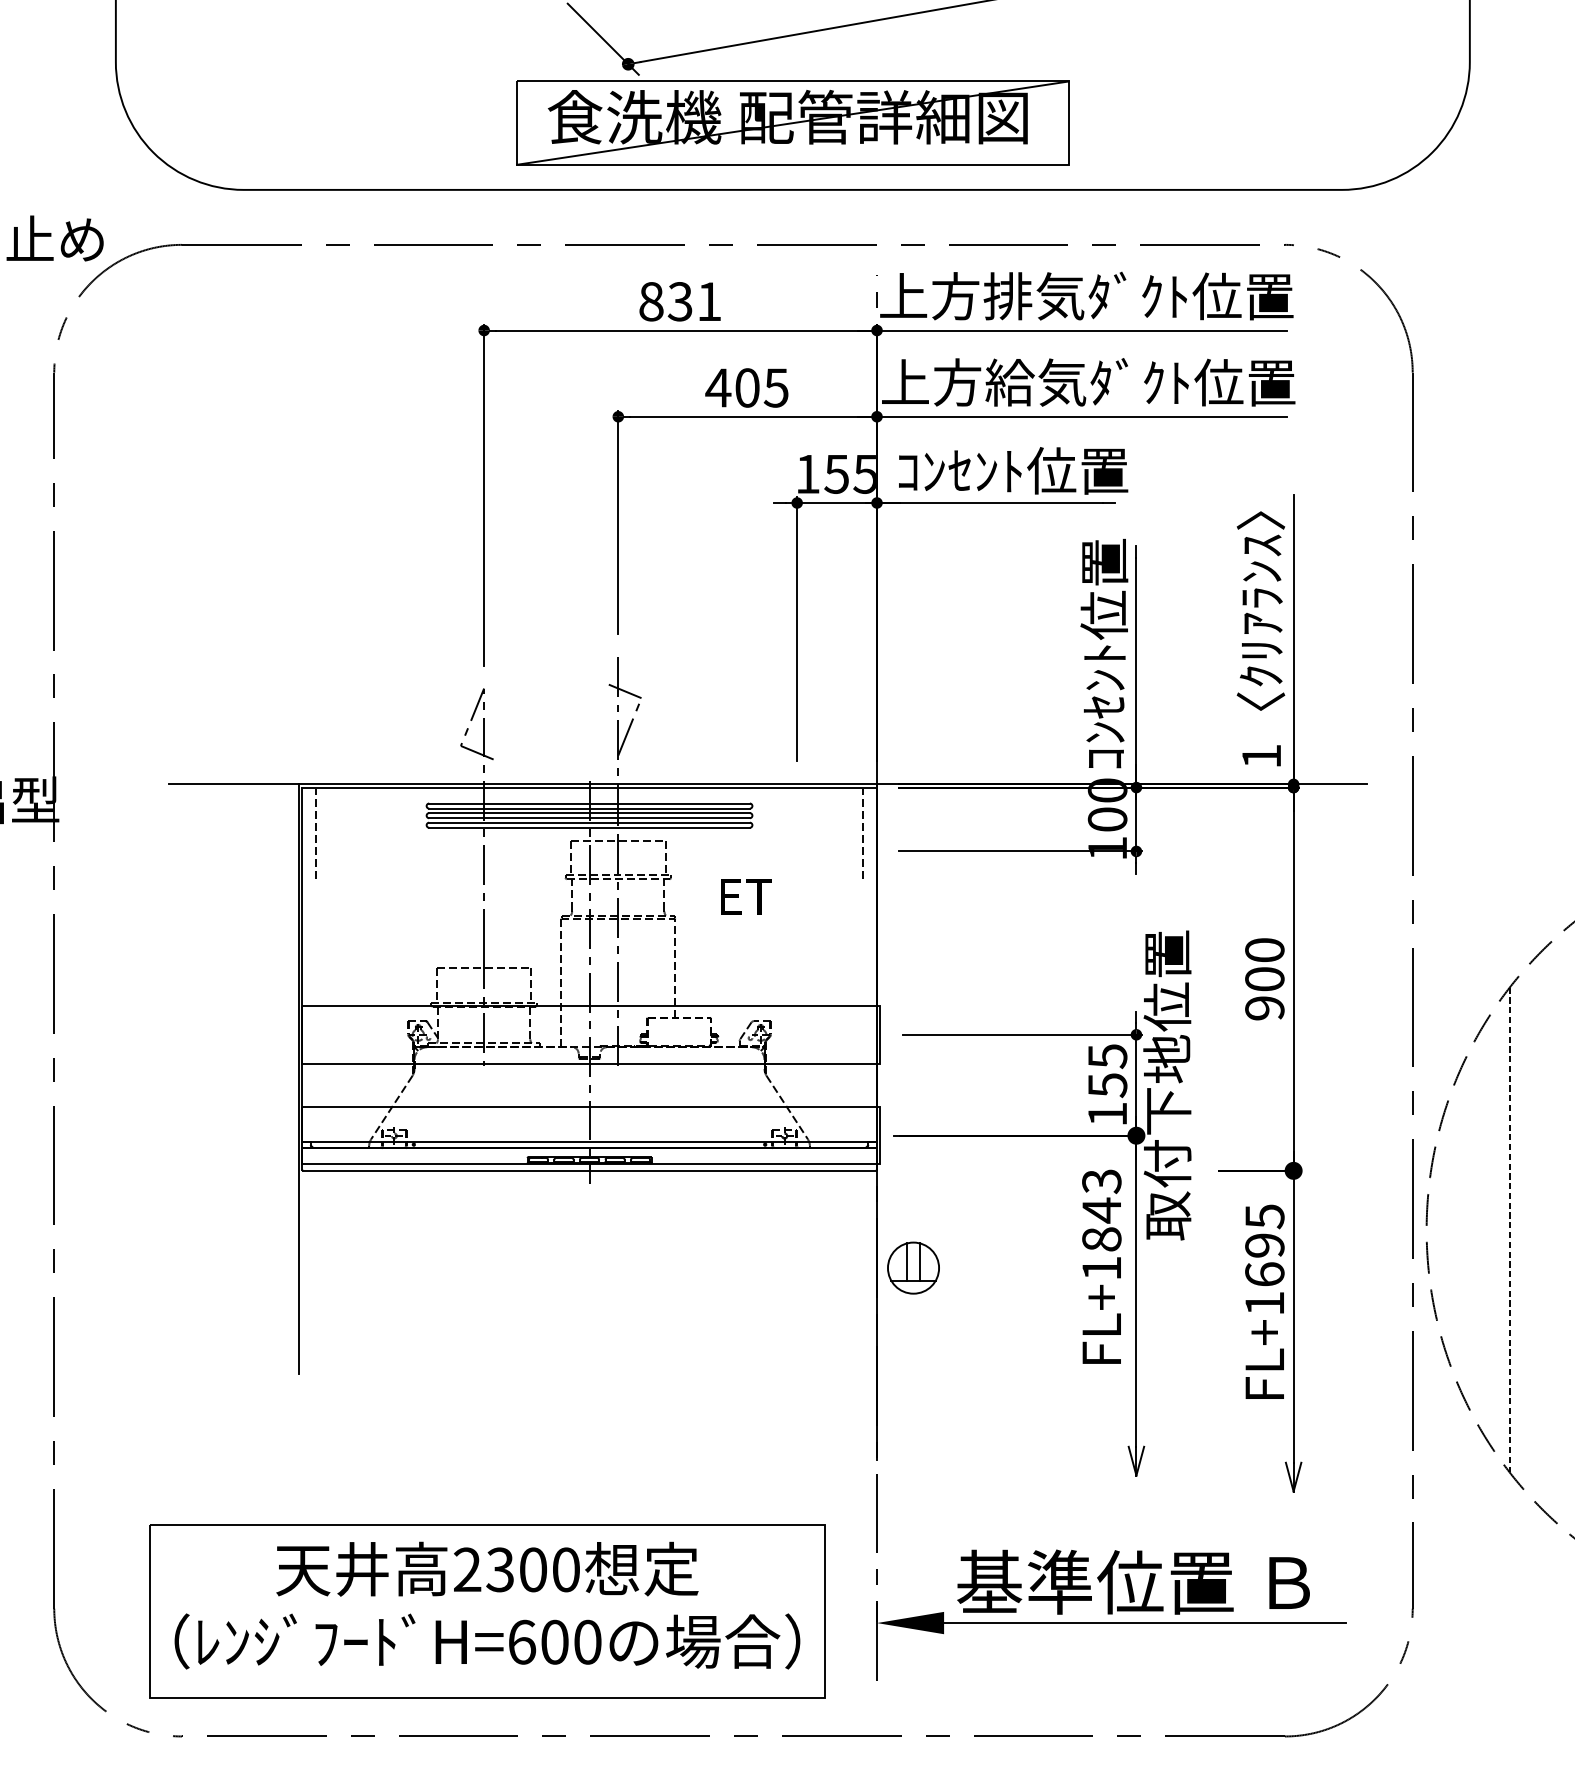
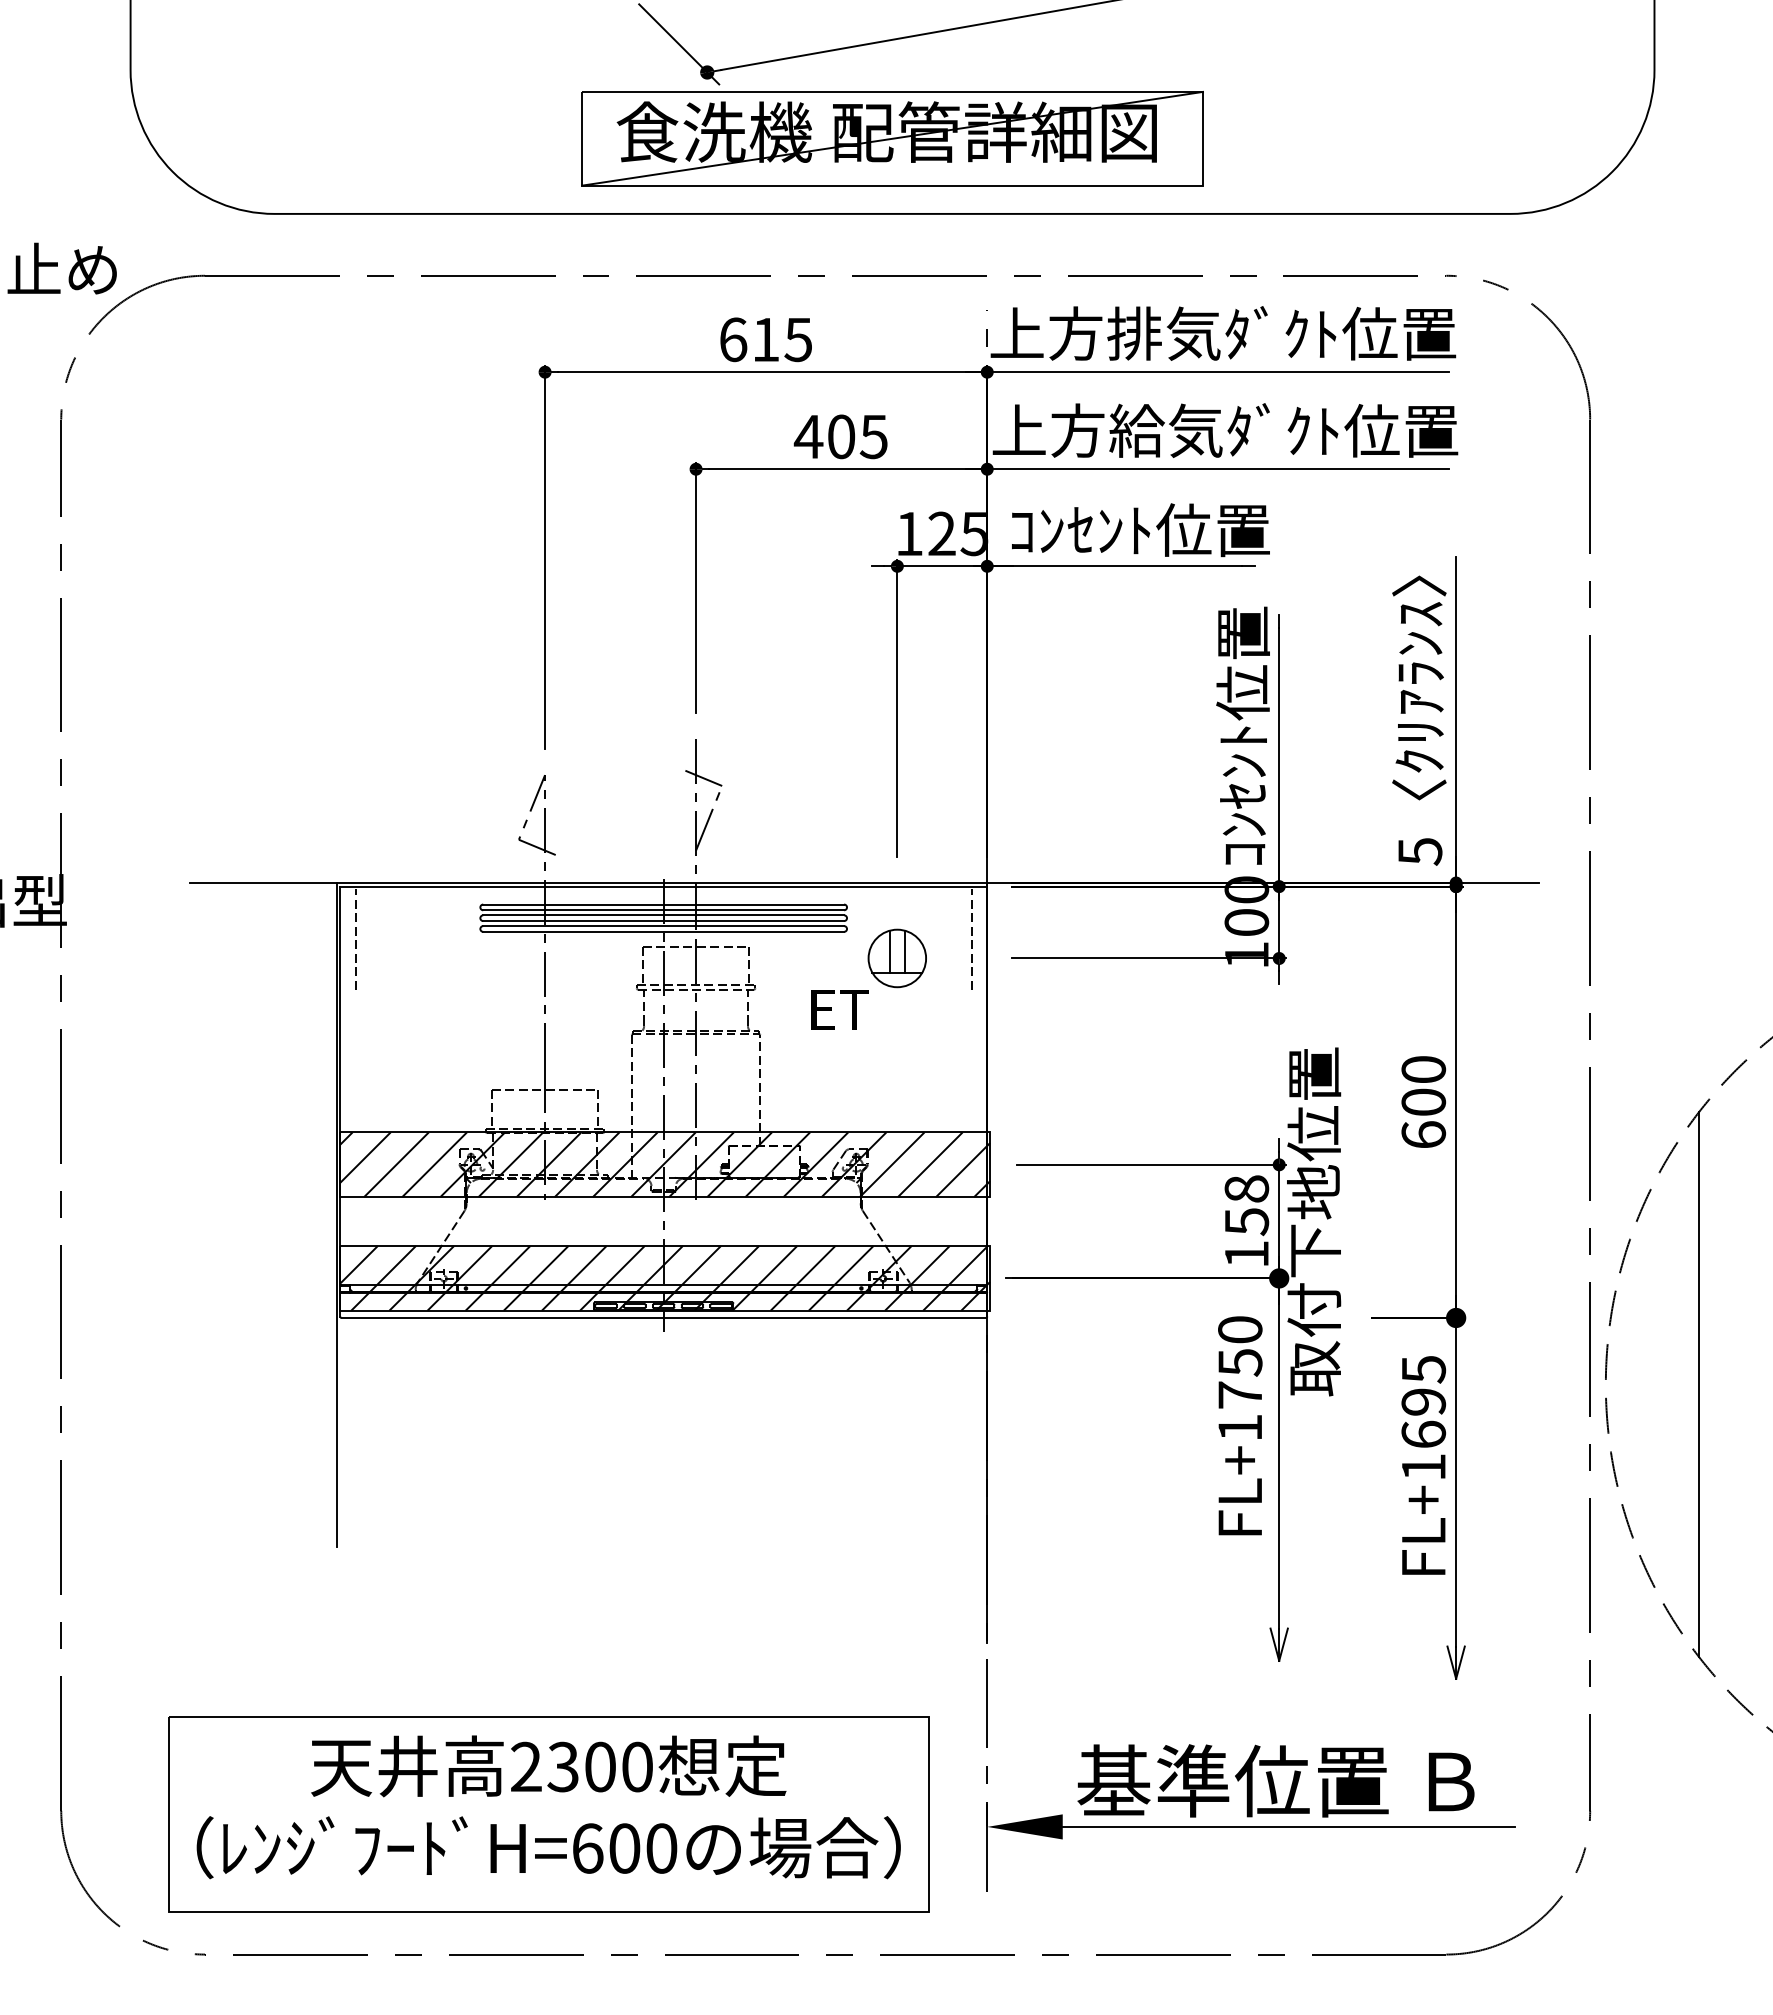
text: (679, 301) -> (765, 339), 831 -> 615
text: (836, 473) -> (941, 533), 155 -> 125
text: (1261, 756) -> (1420, 851), 1 -> 5
text: (1264, 1007) -> (1423, 1134), 900 -> 600
hatch: (591, 1034) -> (665, 1164), added
text: (1107, 1056) -> (1246, 1189), 155 -> 158
hatch: (591, 1135) -> (665, 1278), added
text: (1102, 1210) -> (1240, 1362), FL+1843 -> FL+1750
line: (1509, 1229) -> (1699, 1384), dashed -> solid
part: (912, 1268) -> (896, 958), moved

